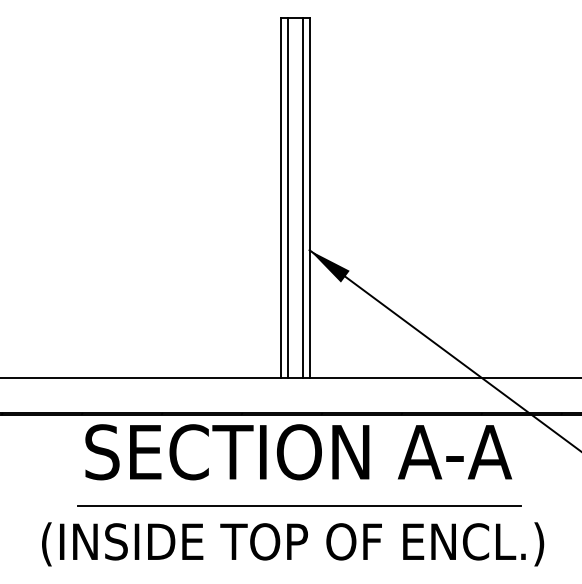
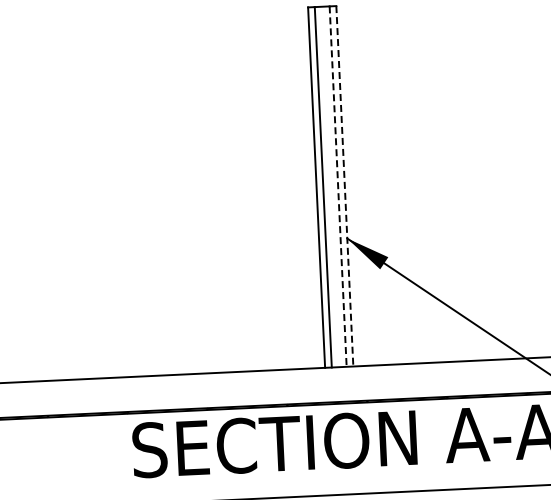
line: (302, 198) -> (337, 187), solid -> dashed
line: (309, 198) -> (344, 186), solid -> dashed

